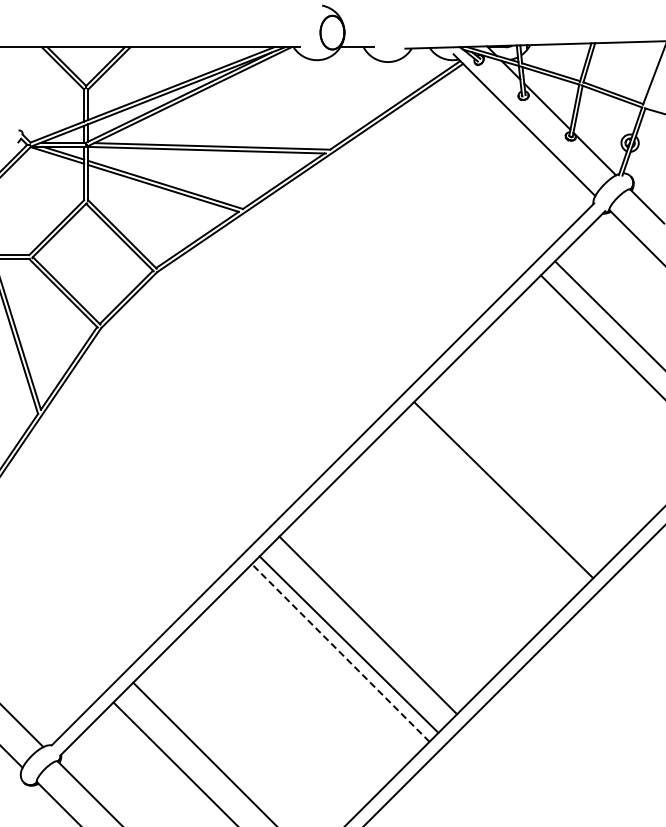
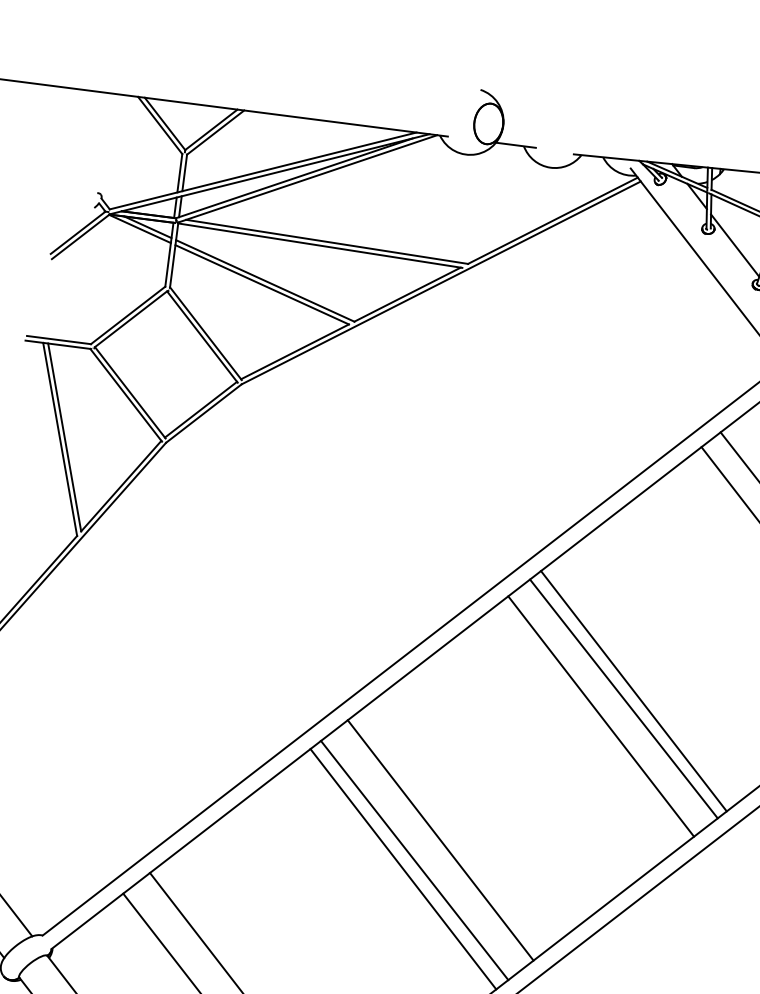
line: (510, 482) -> (633, 690), added
line: (486, 506) -> (600, 715), added
line: (340, 653) -> (403, 869), dashed -> solid

